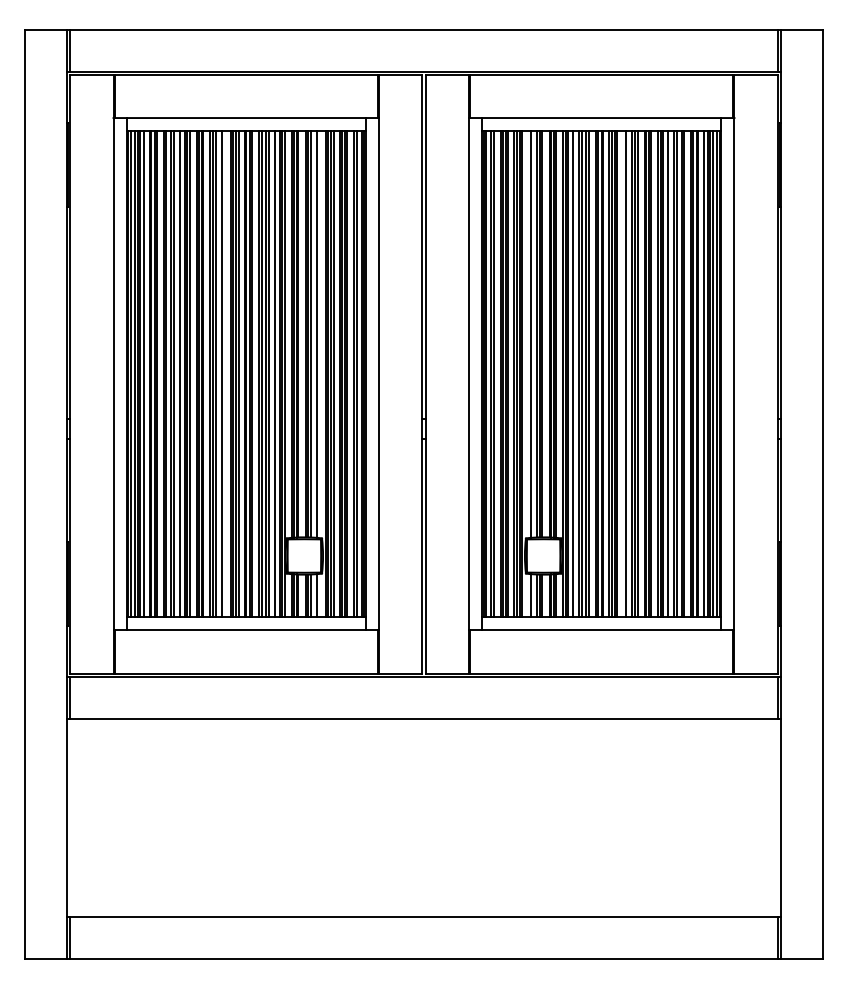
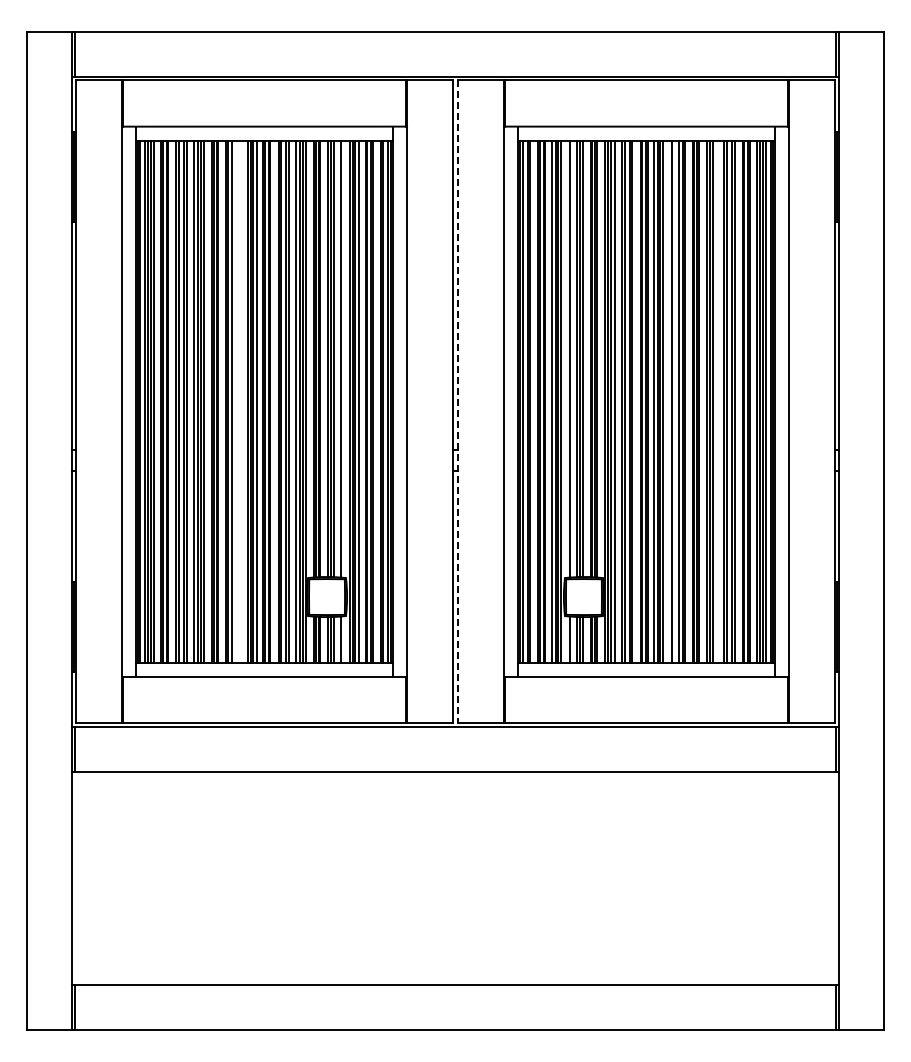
line: (221, 373) -> (238, 401), removed
line: (425, 373) -> (457, 401), solid -> dashed
line: (667, 373) -> (717, 401), removed

